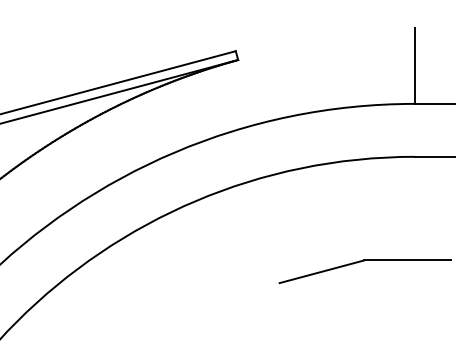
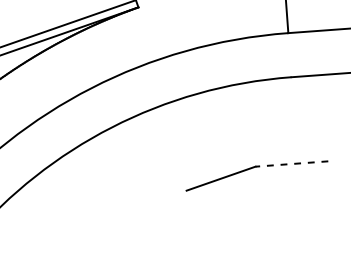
line: (407, 260) -> (291, 164), solid -> dashed

